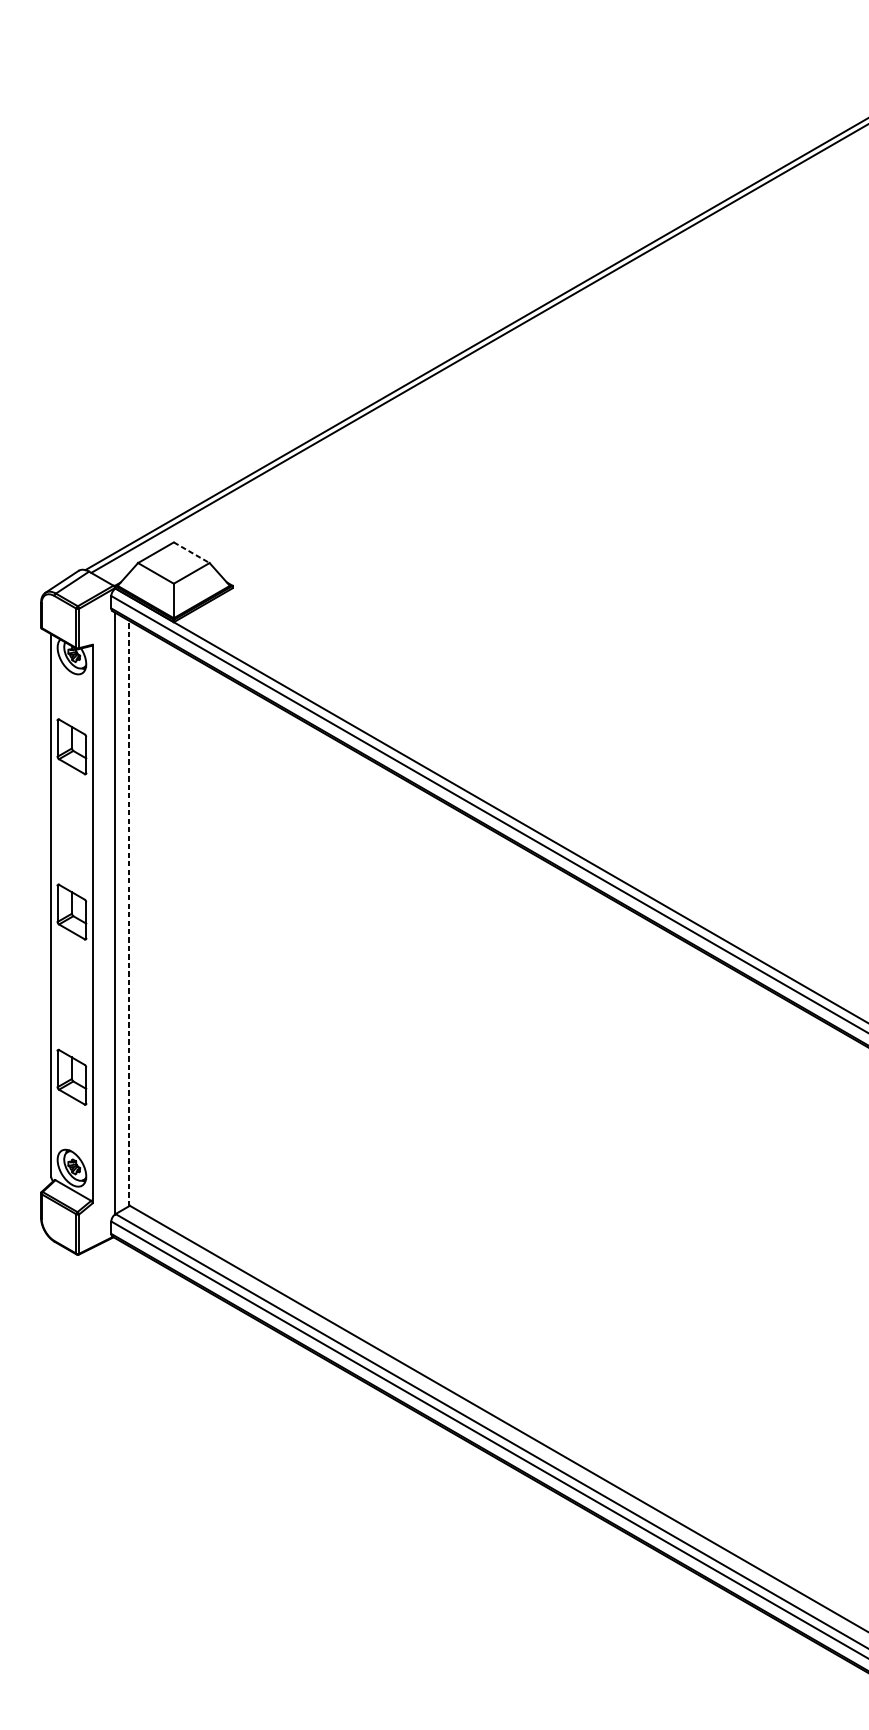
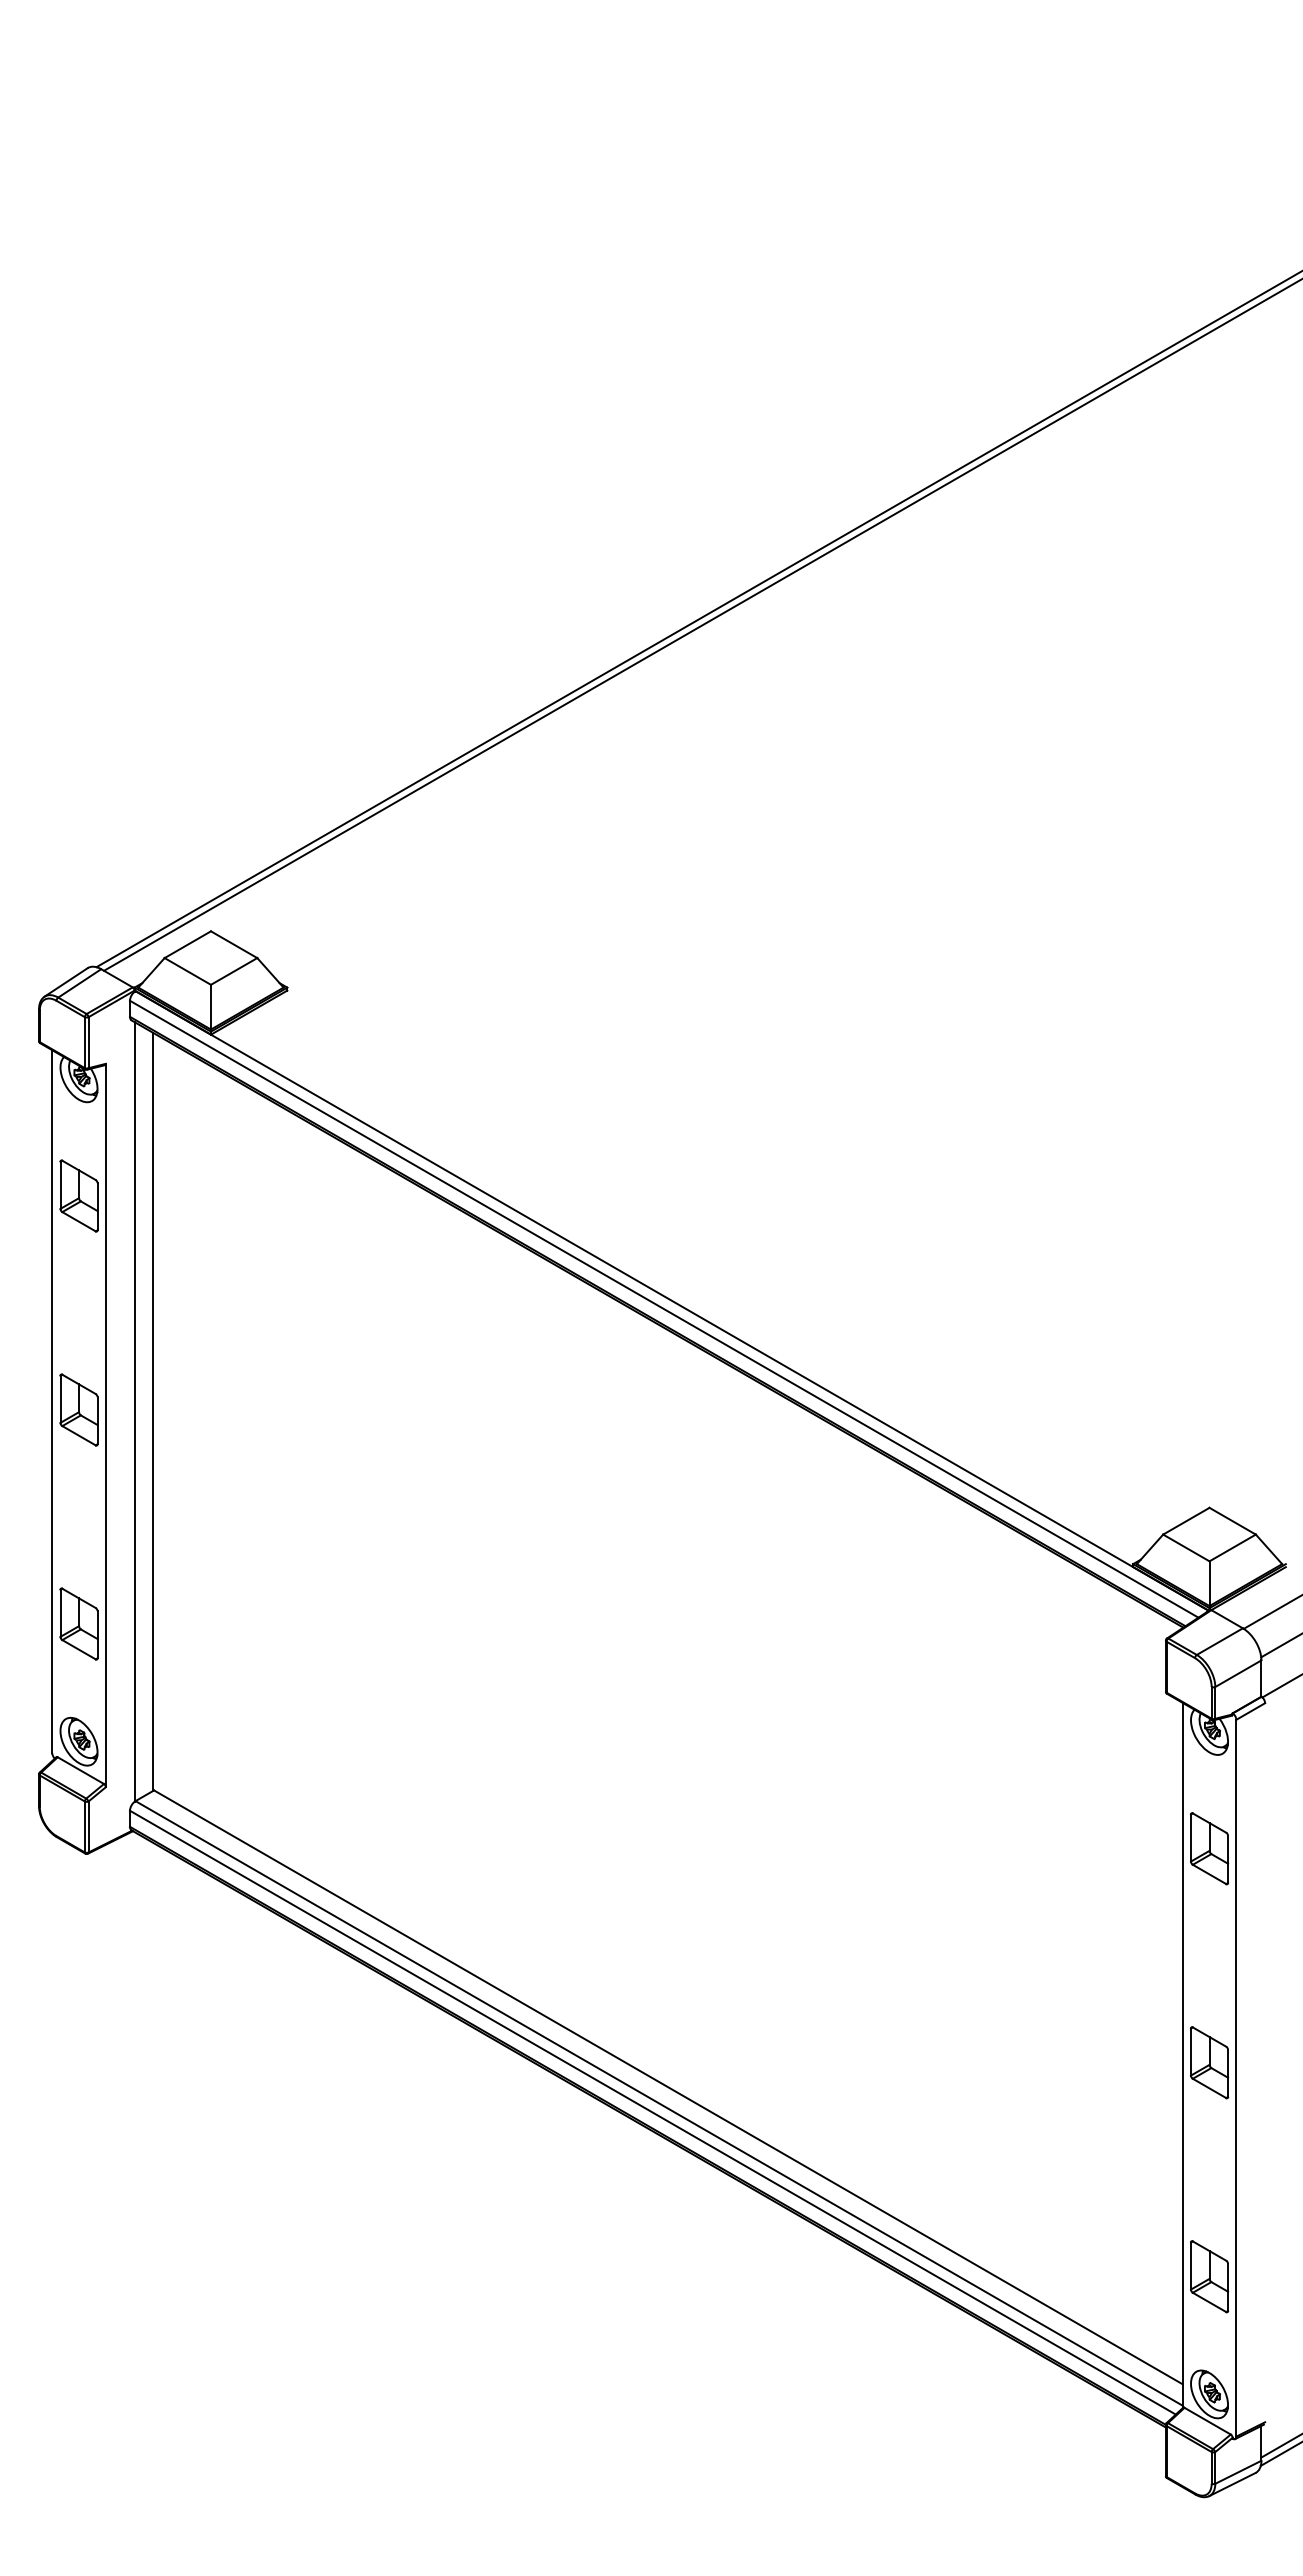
line: (192, 552) -> (234, 944), dashed -> solid
line: (129, 913) -> (153, 1411), dashed -> solid

